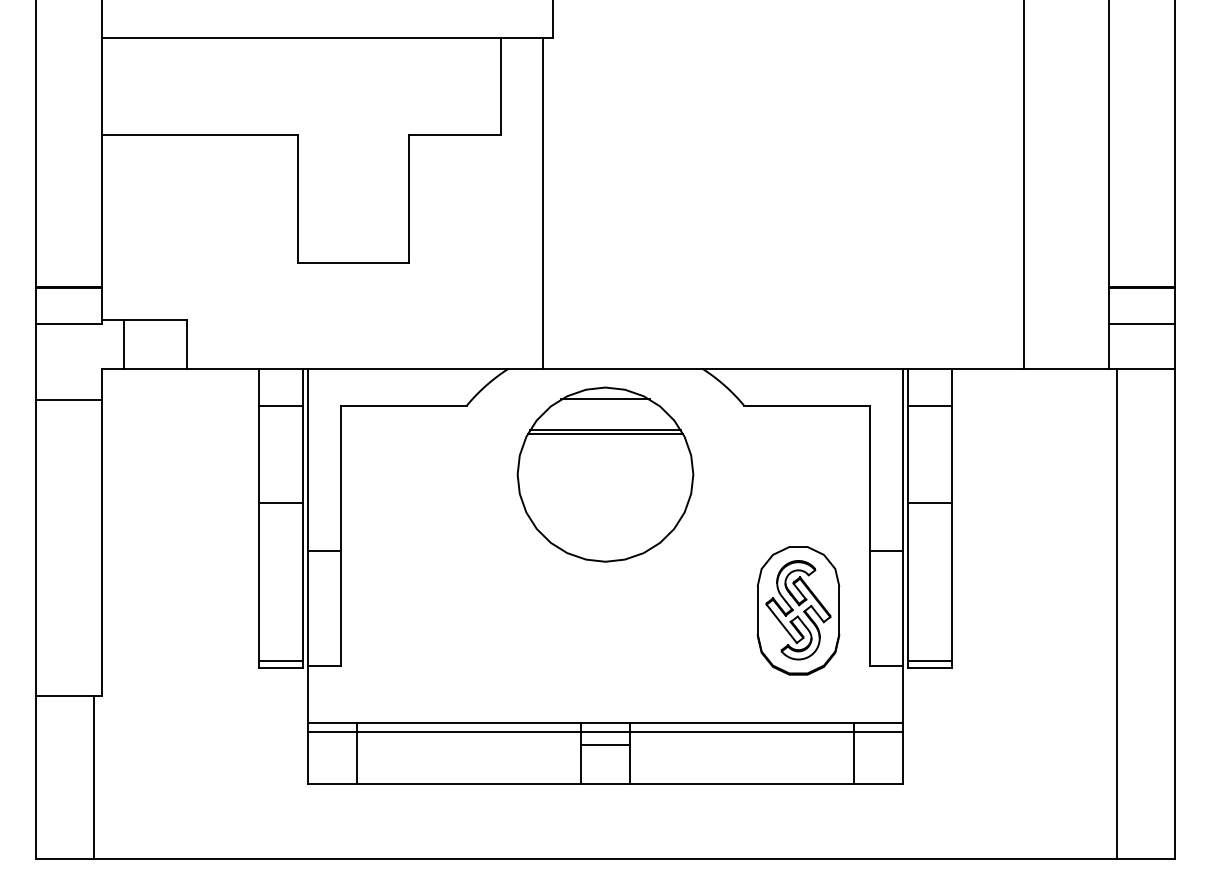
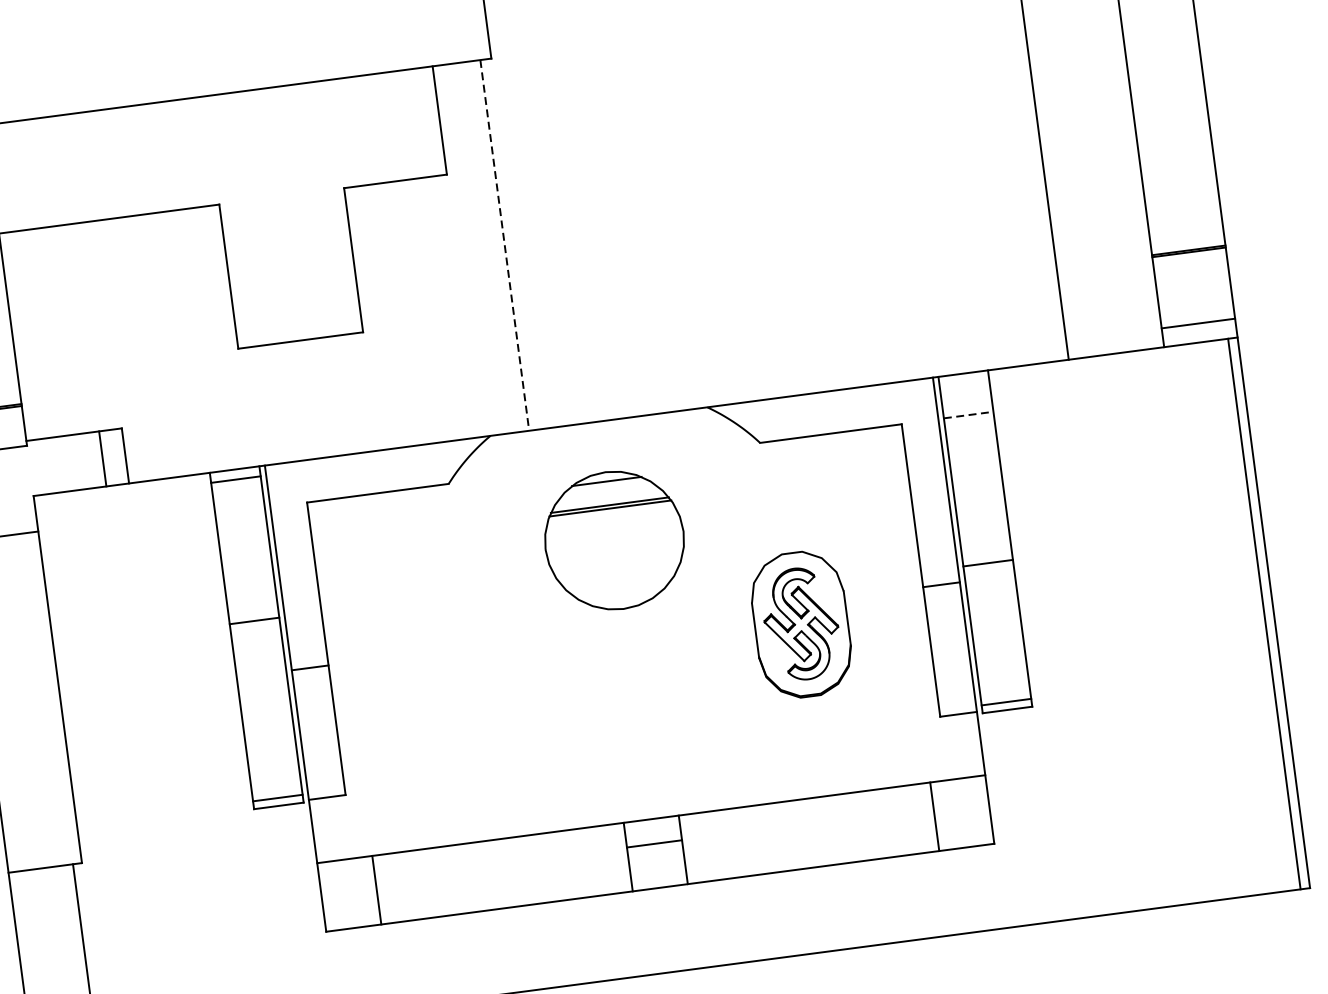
line: (543, 203) -> (504, 245), solid -> dashed
line: (1141, 323) -> (1197, 323), moved
line: (123, 343) -> (102, 458), moved
line: (280, 405) -> (235, 479), moved
line: (930, 405) -> (969, 415), solid -> dashed
part: (605, 474) -> (614, 540), size x0.7
line: (930, 503) -> (988, 563), moved
part: (798, 610) -> (801, 624), moved
line: (1117, 613) -> (1264, 613), moved
line: (605, 731) -> (652, 828), removed

